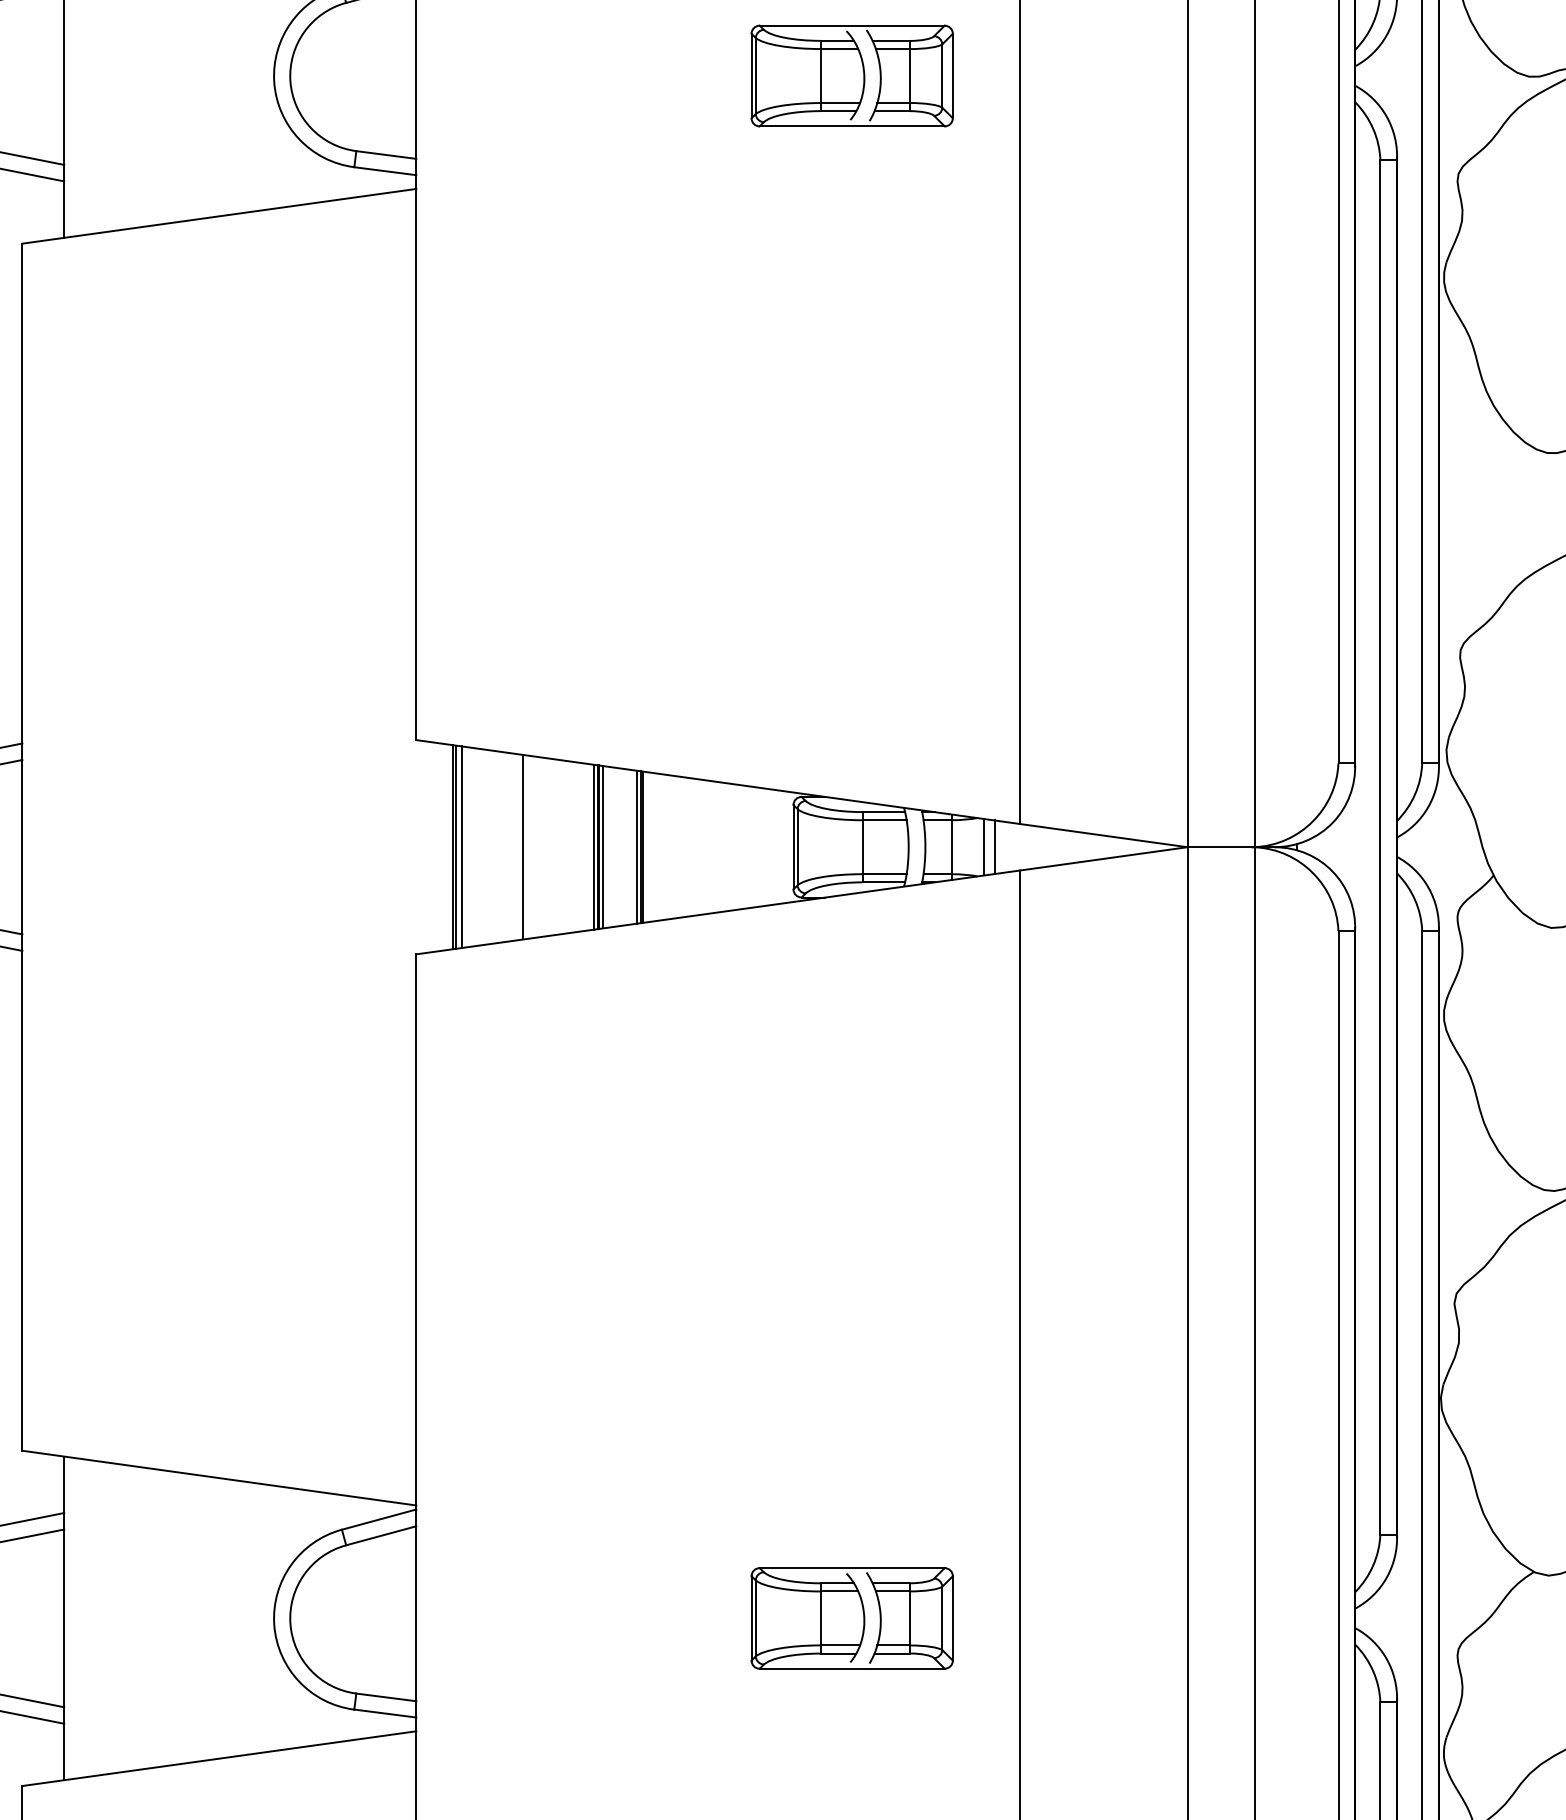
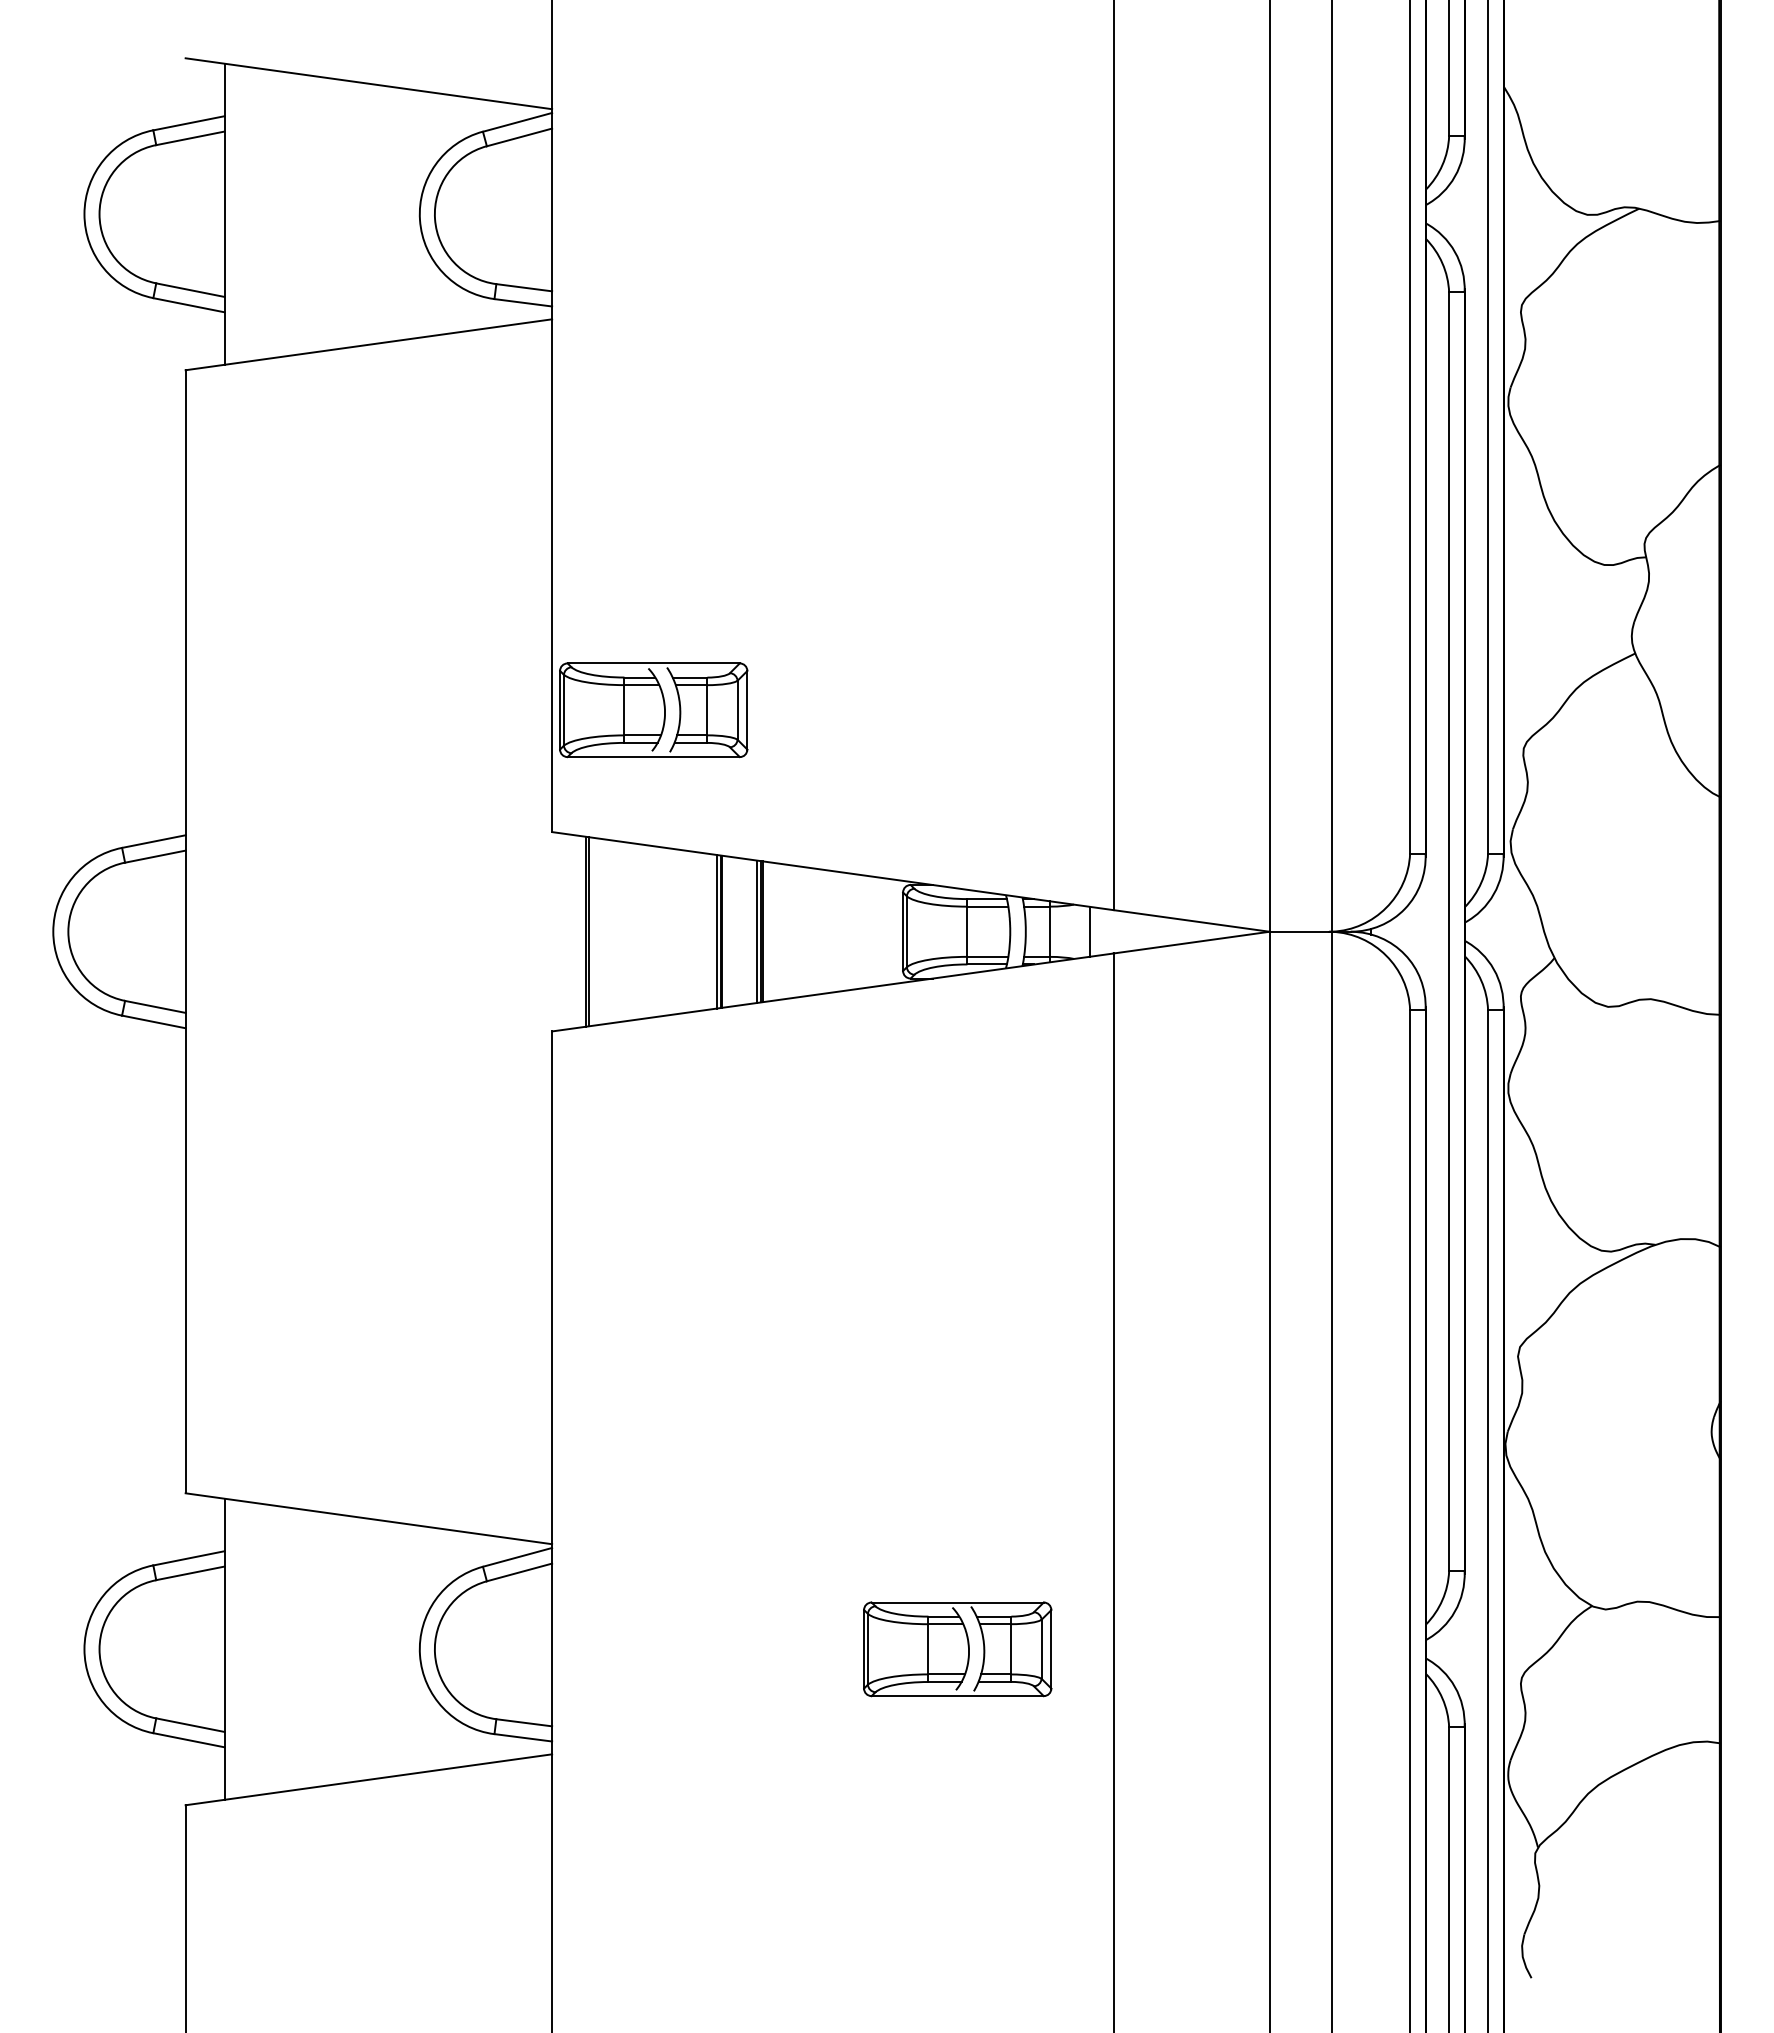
part: (851, 76) -> (653, 710), moved
line: (461, 846) -> (594, 931), removed
line: (523, 846) -> (651, 931), removed
line: (602, 846) -> (725, 931), removed
line: (984, 846) -> (1080, 931), removed

